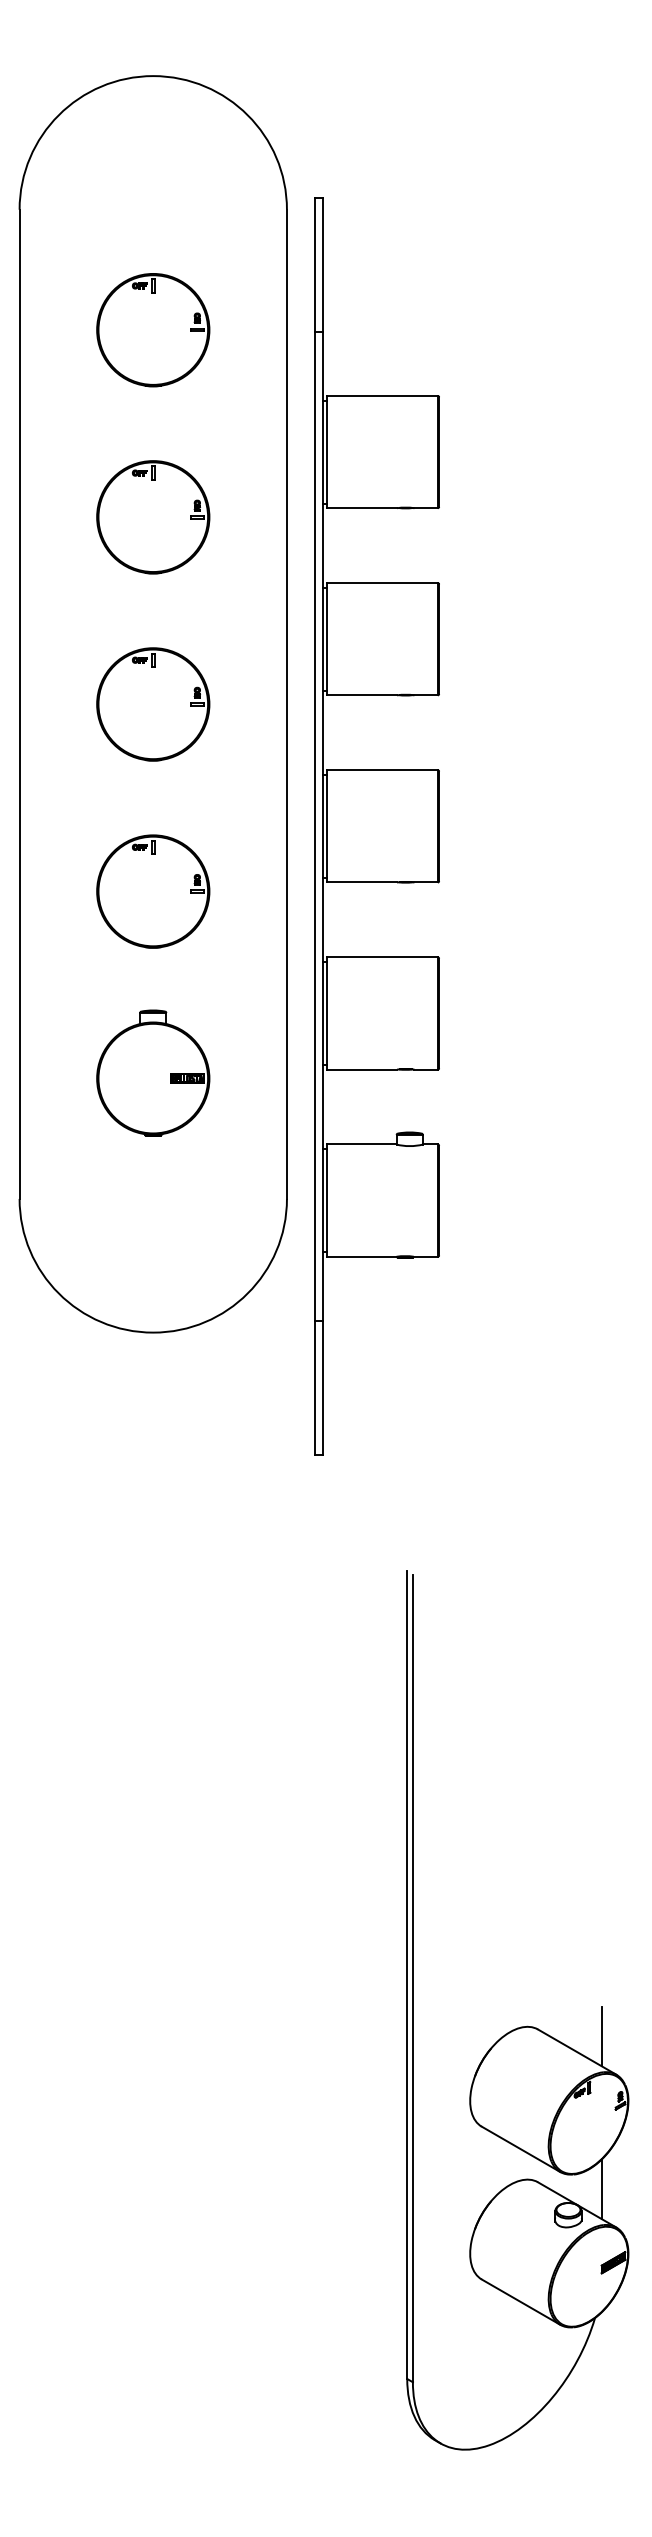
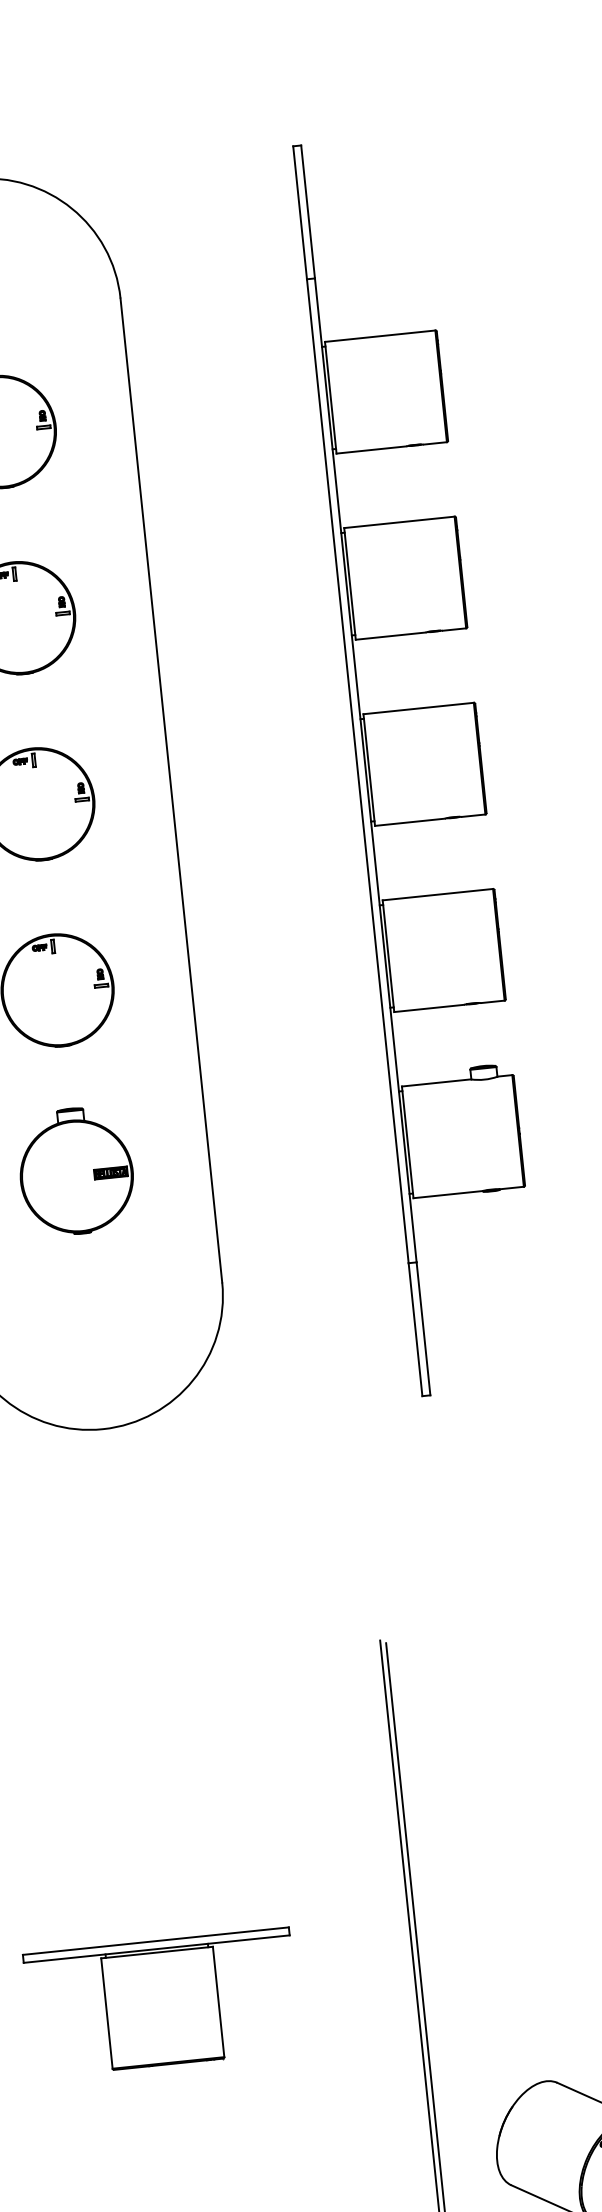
part: (376, 826) -> (418, 765), moved
part: (153, 1909) -> (162, 2002), added

